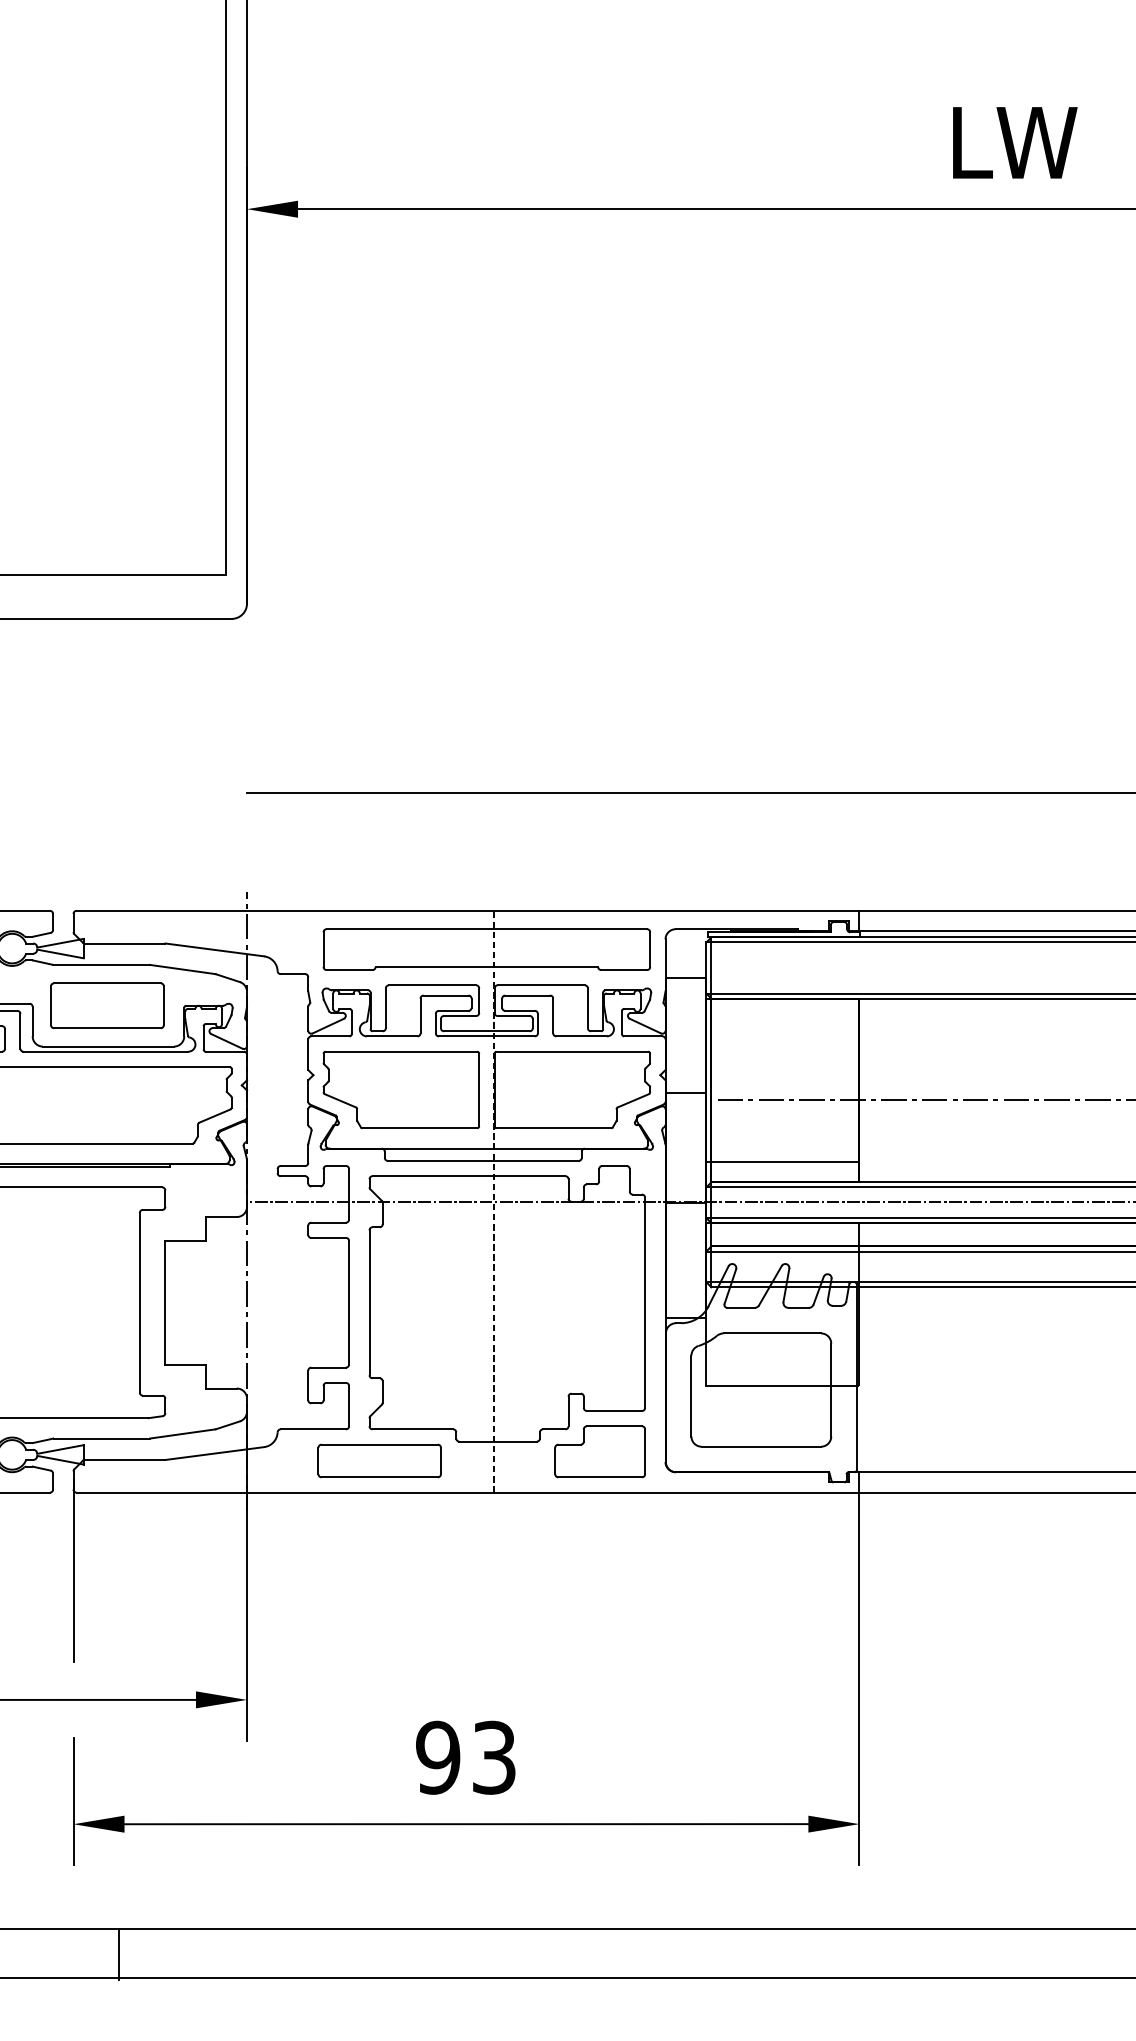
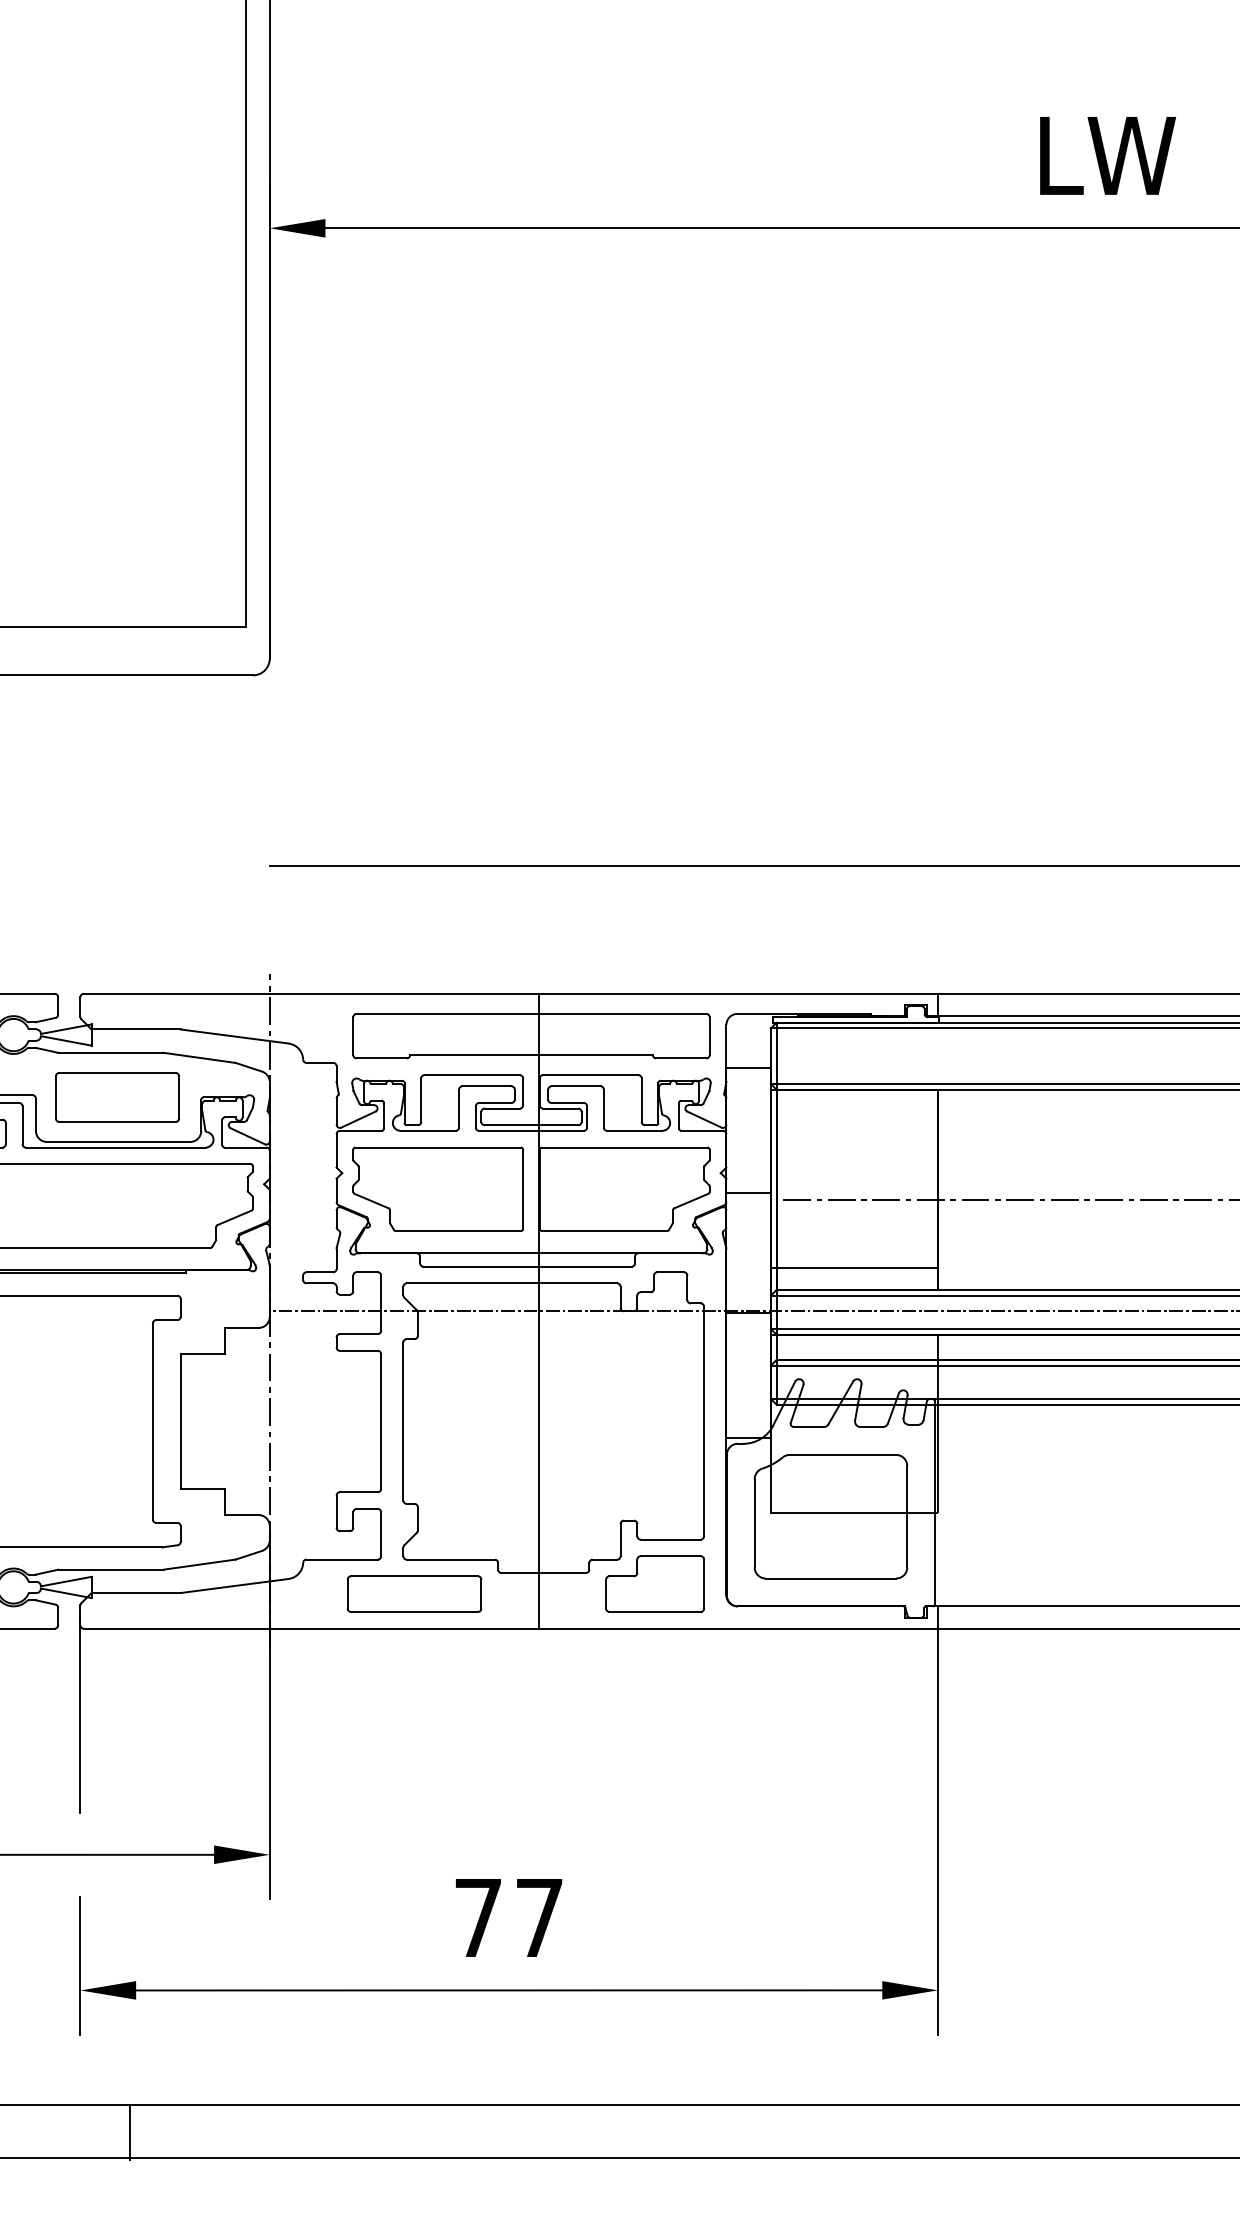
line: (494, 1201) -> (539, 1310), dashed -> solid
text: (465, 1757) -> (508, 1917), 93 -> 77

